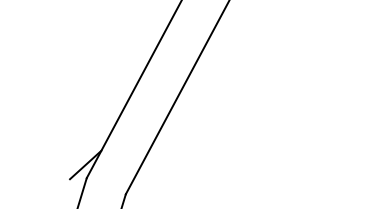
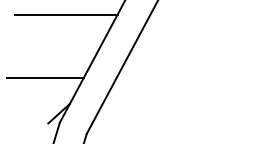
line: (96, 21) -> (66, 14), added
line: (64, 112) -> (44, 77), added

